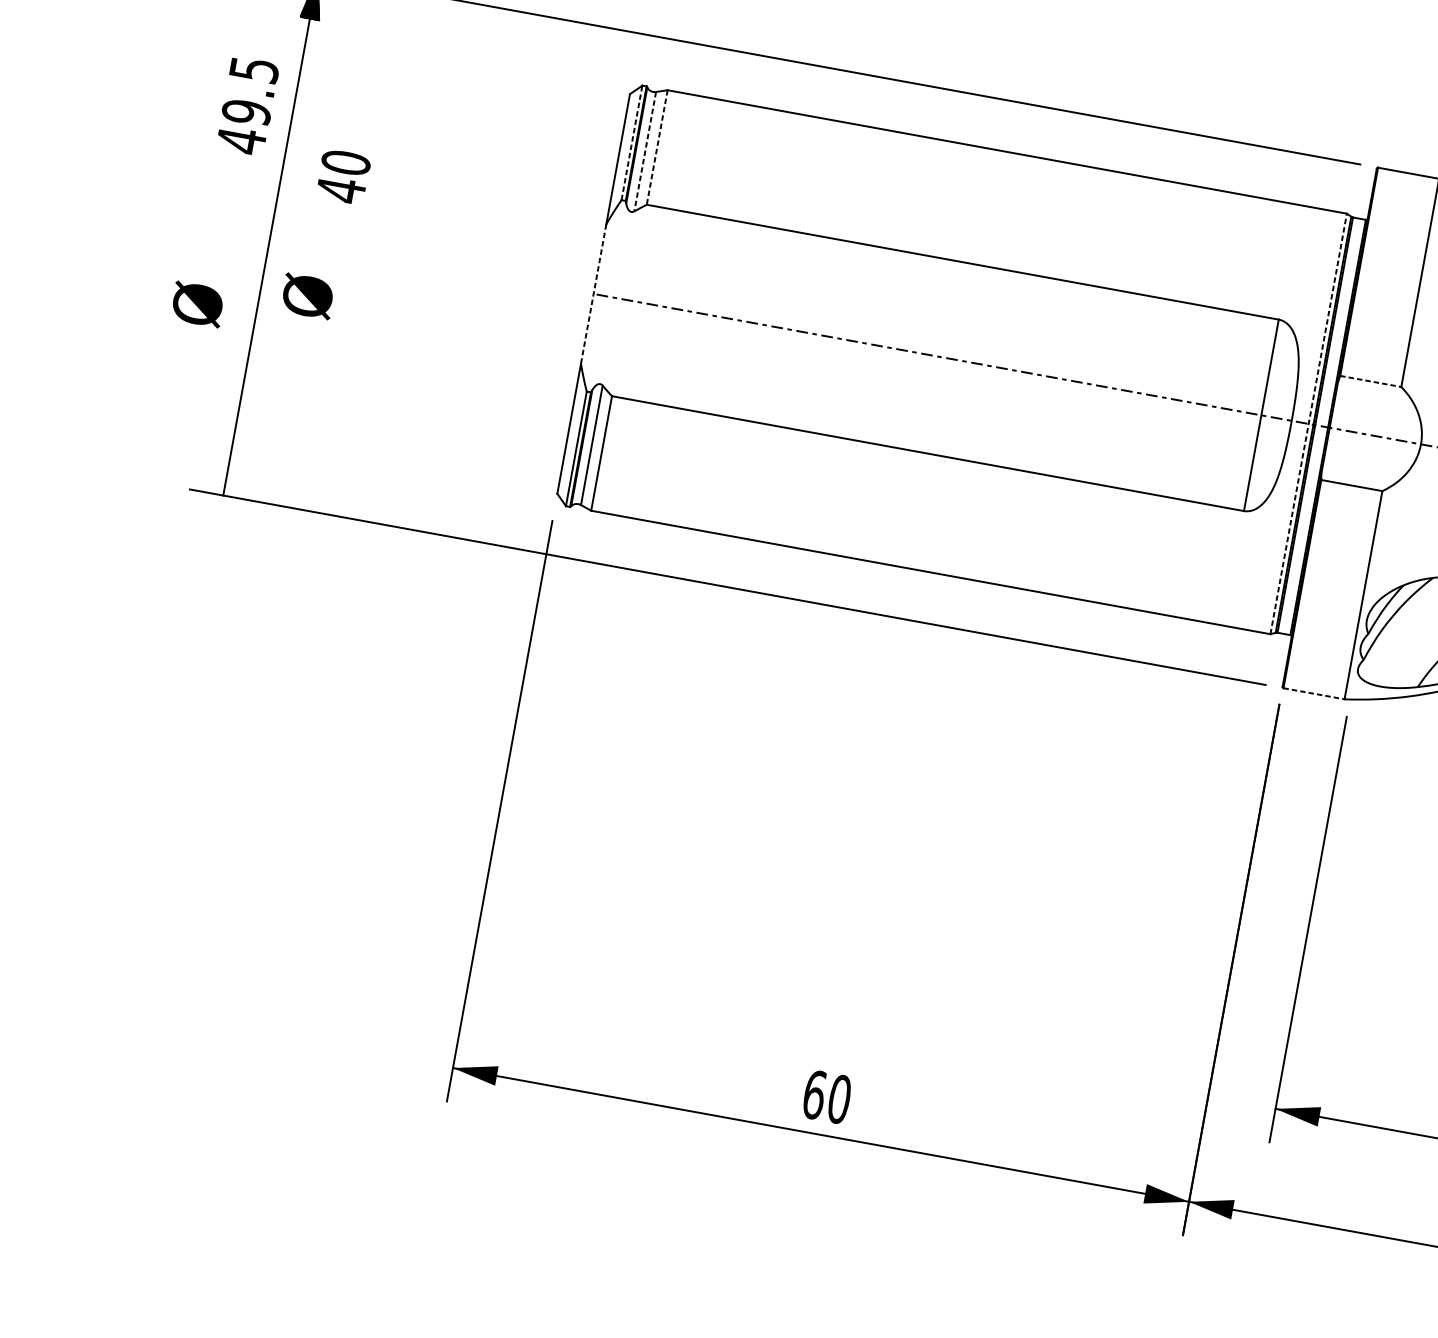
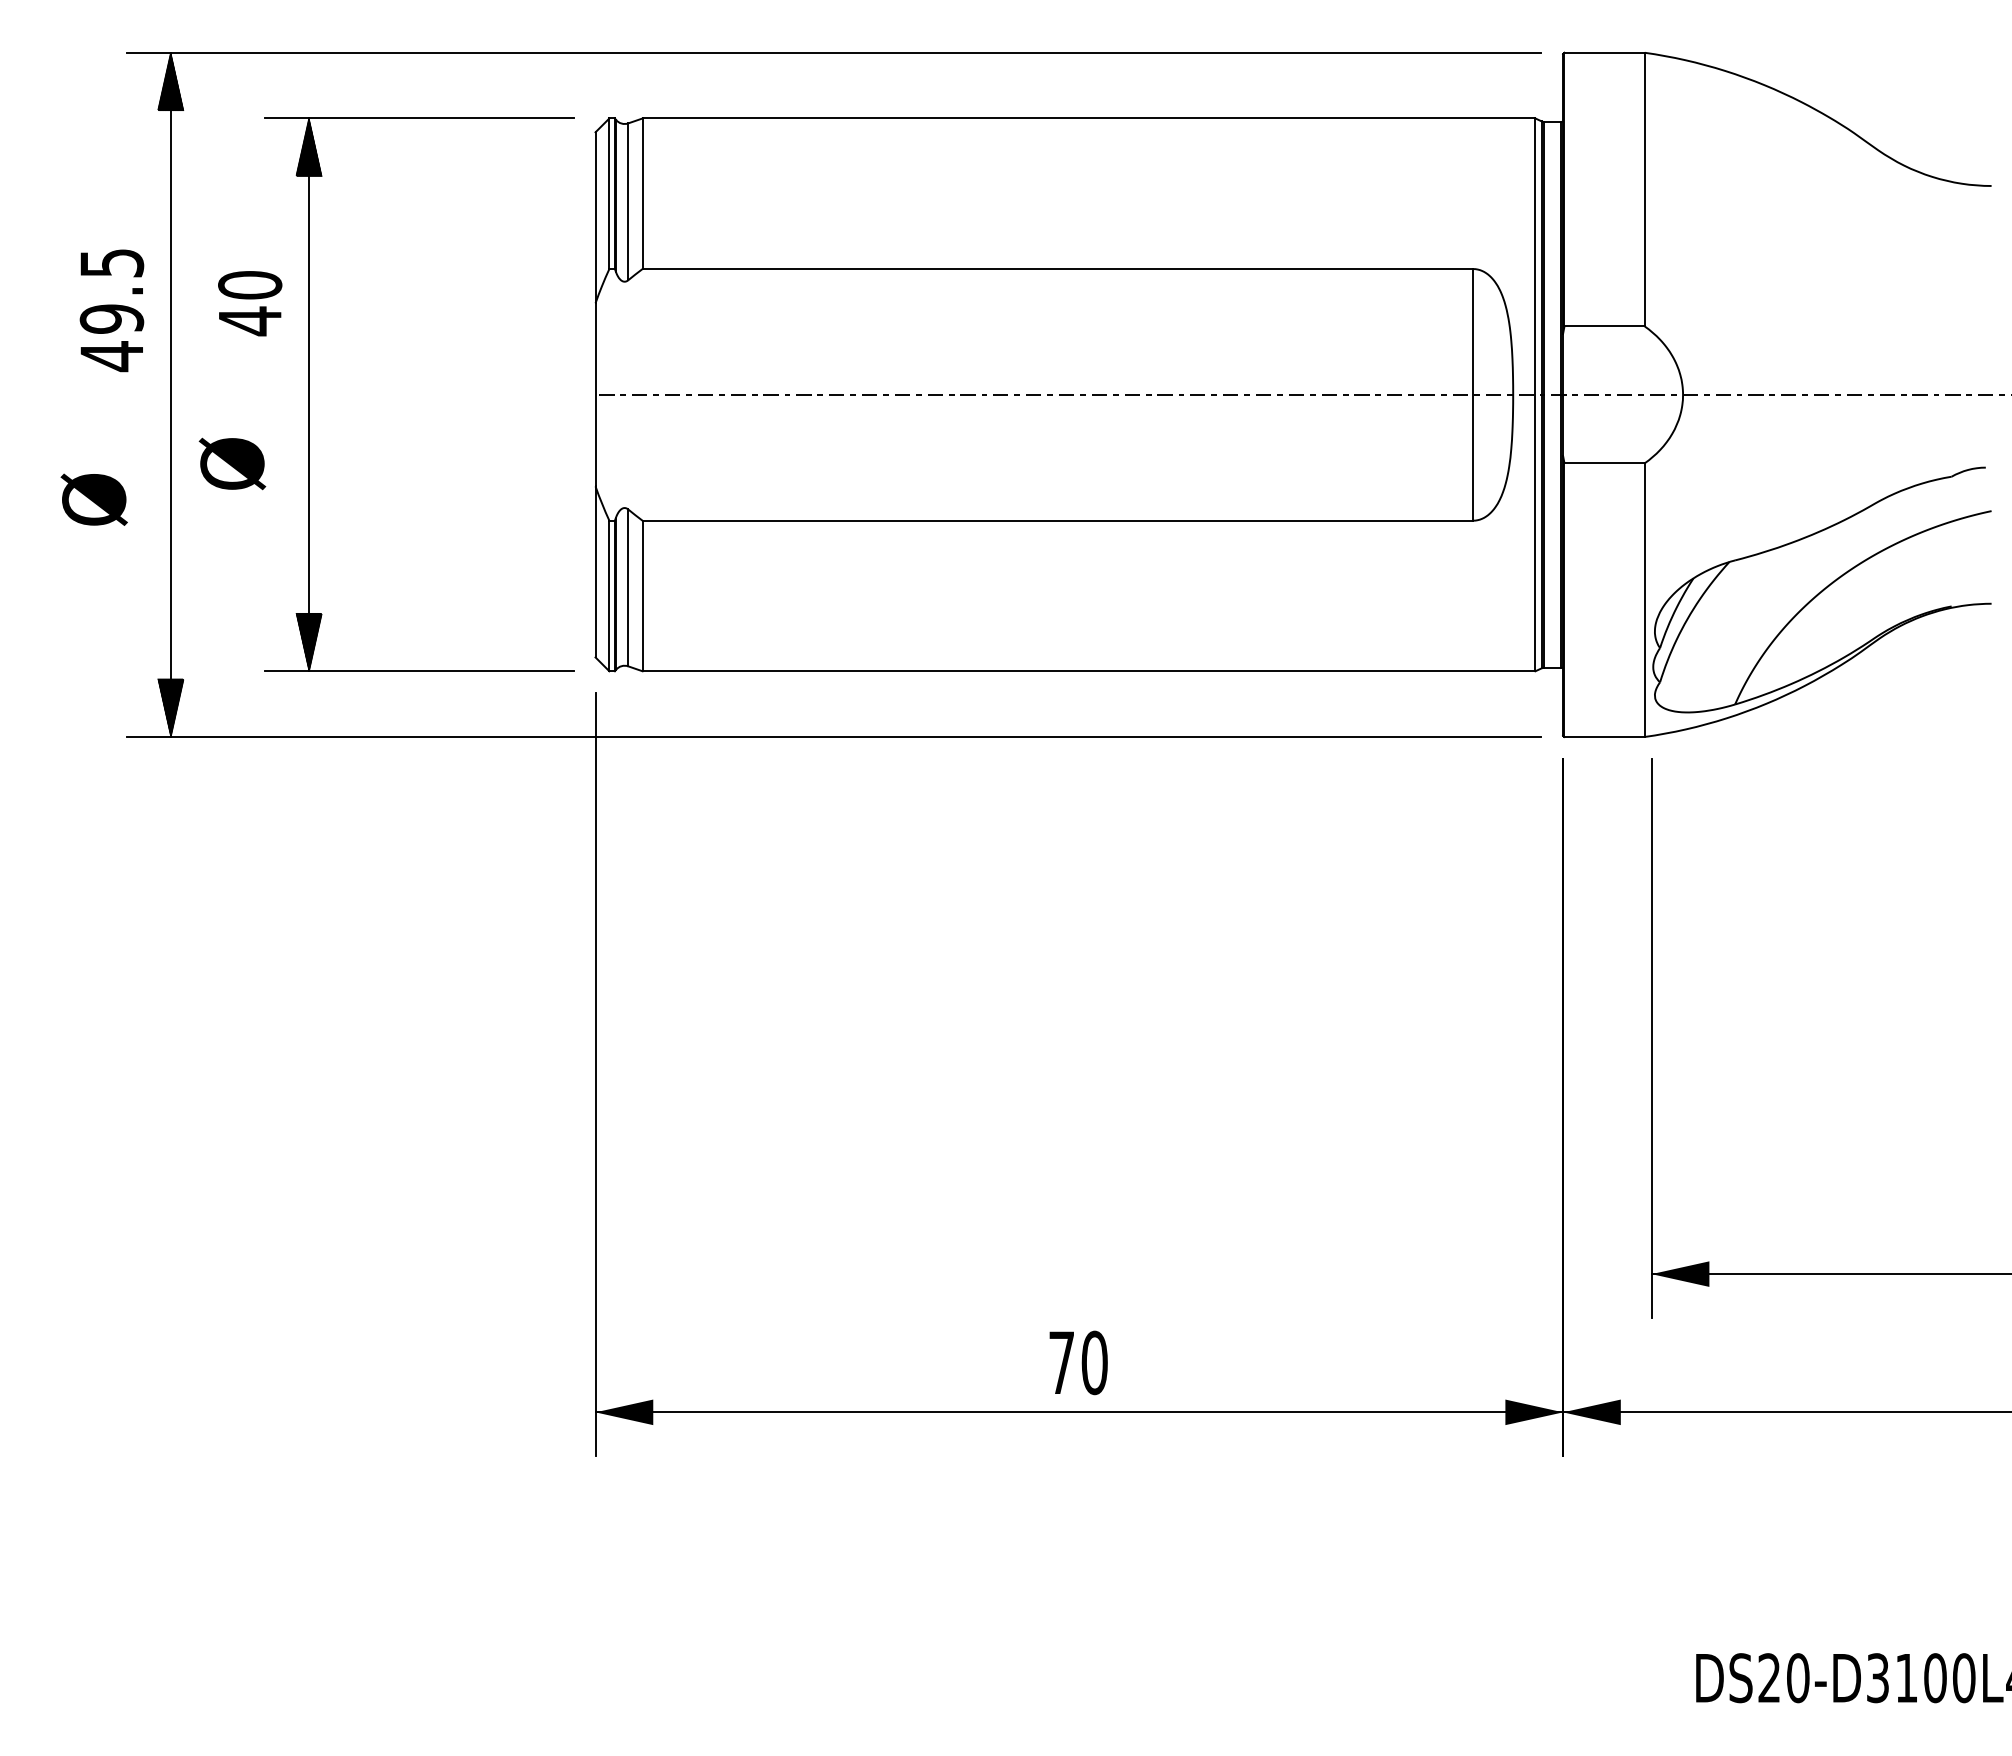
text: (247, 105) -> (111, 310), moved
line: (632, 142) -> (609, 193), dashed -> solid
line: (657, 148) -> (642, 194), dashed -> solid
line: (645, 152) -> (628, 202), dashed -> solid
part: (376, 254) -> (309, 394), added
line: (593, 293) -> (595, 394), dashed -> solid
line: (1371, 381) -> (1605, 326), dashed -> solid
line: (1308, 423) -> (1535, 394), dashed -> solid
hatch: (227, 473) -> (170, 707), added
line: (1314, 693) -> (1605, 736), dashed -> solid
text: (815, 1094) -> (1062, 1362), 60 -> 70

